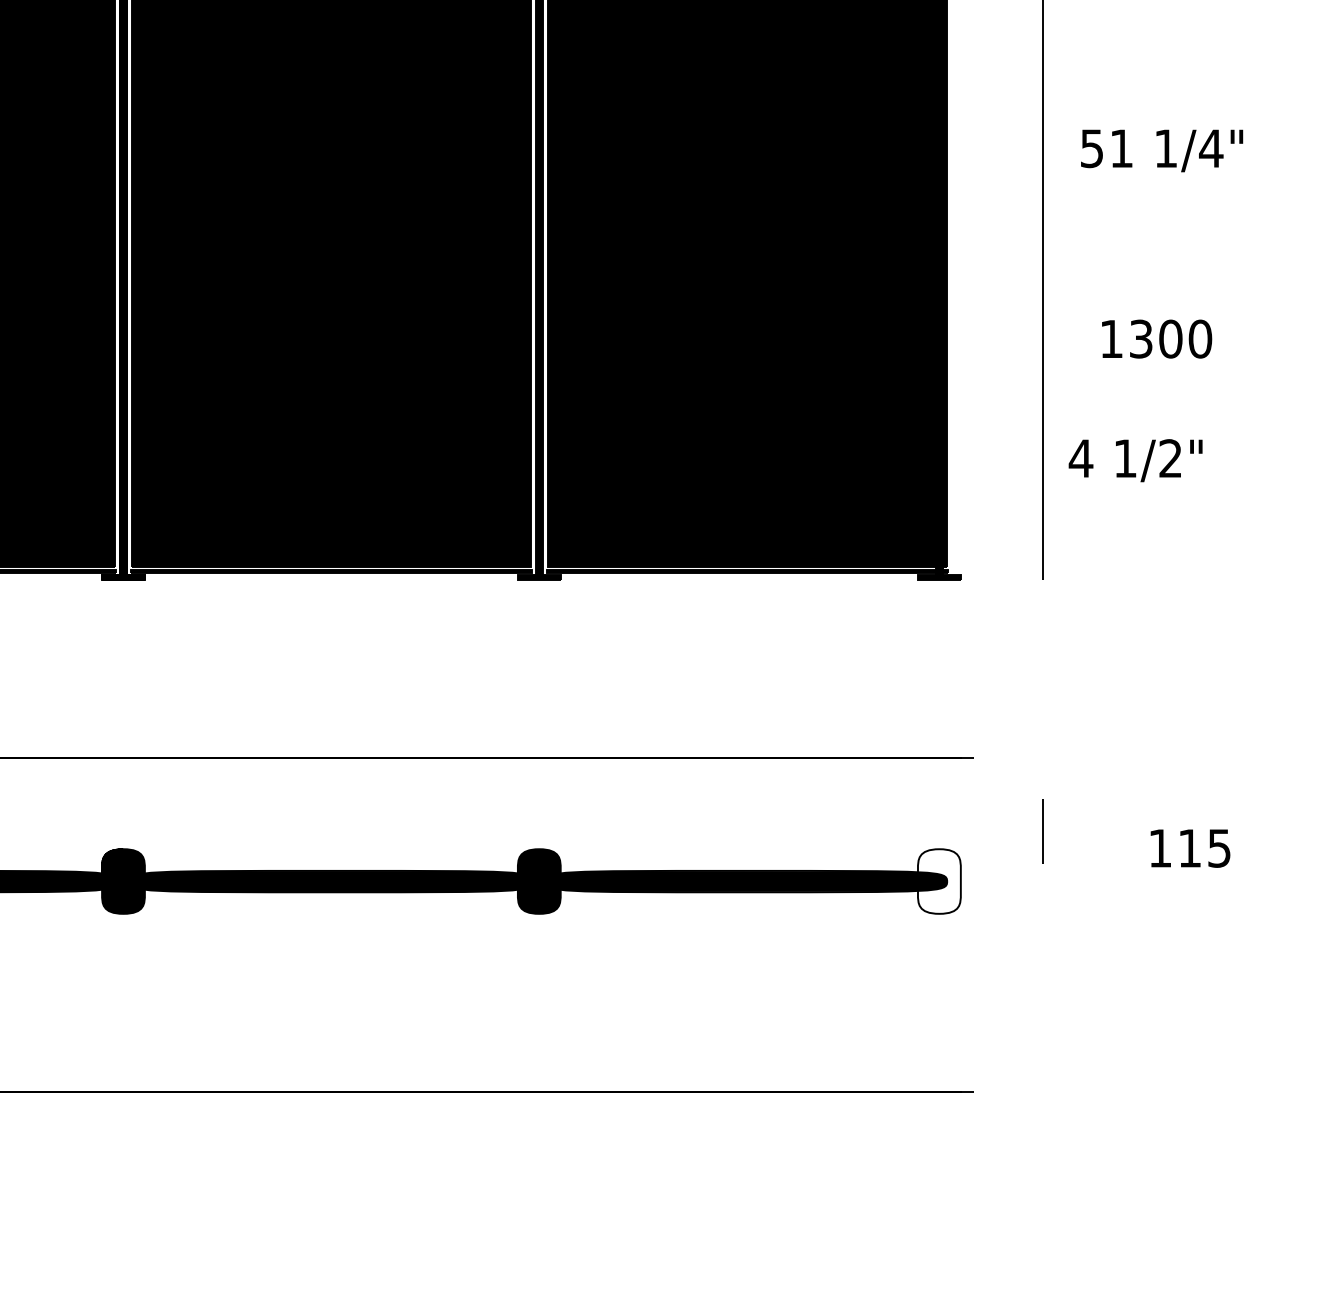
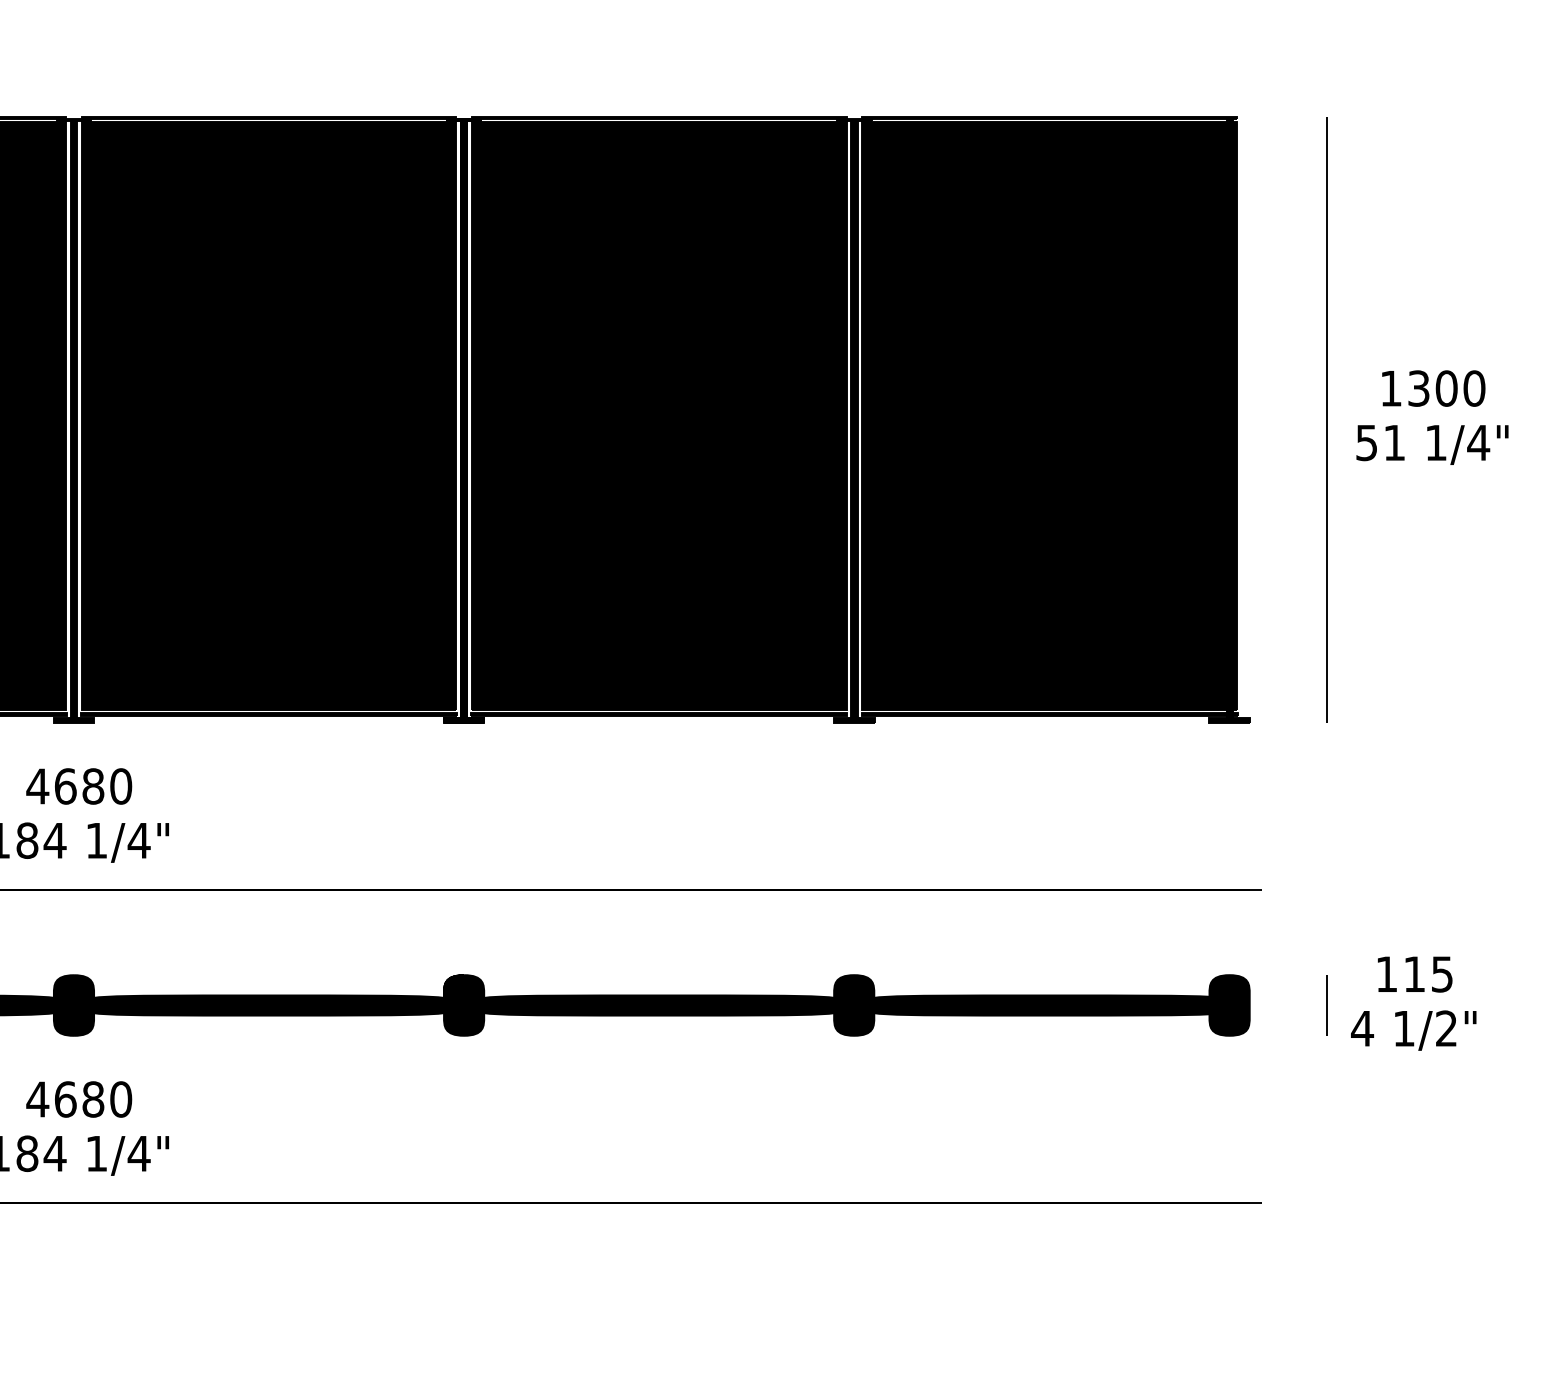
text: (1162, 150) -> (1432, 444), moved
text: (1156, 339) -> (1433, 388), moved
text: (1135, 460) -> (1413, 1030), moved
line: (1042, 831) -> (1326, 1005), moved
text: (1190, 848) -> (1415, 974), moved
fill: (939, 881) -> (1229, 1005), added

